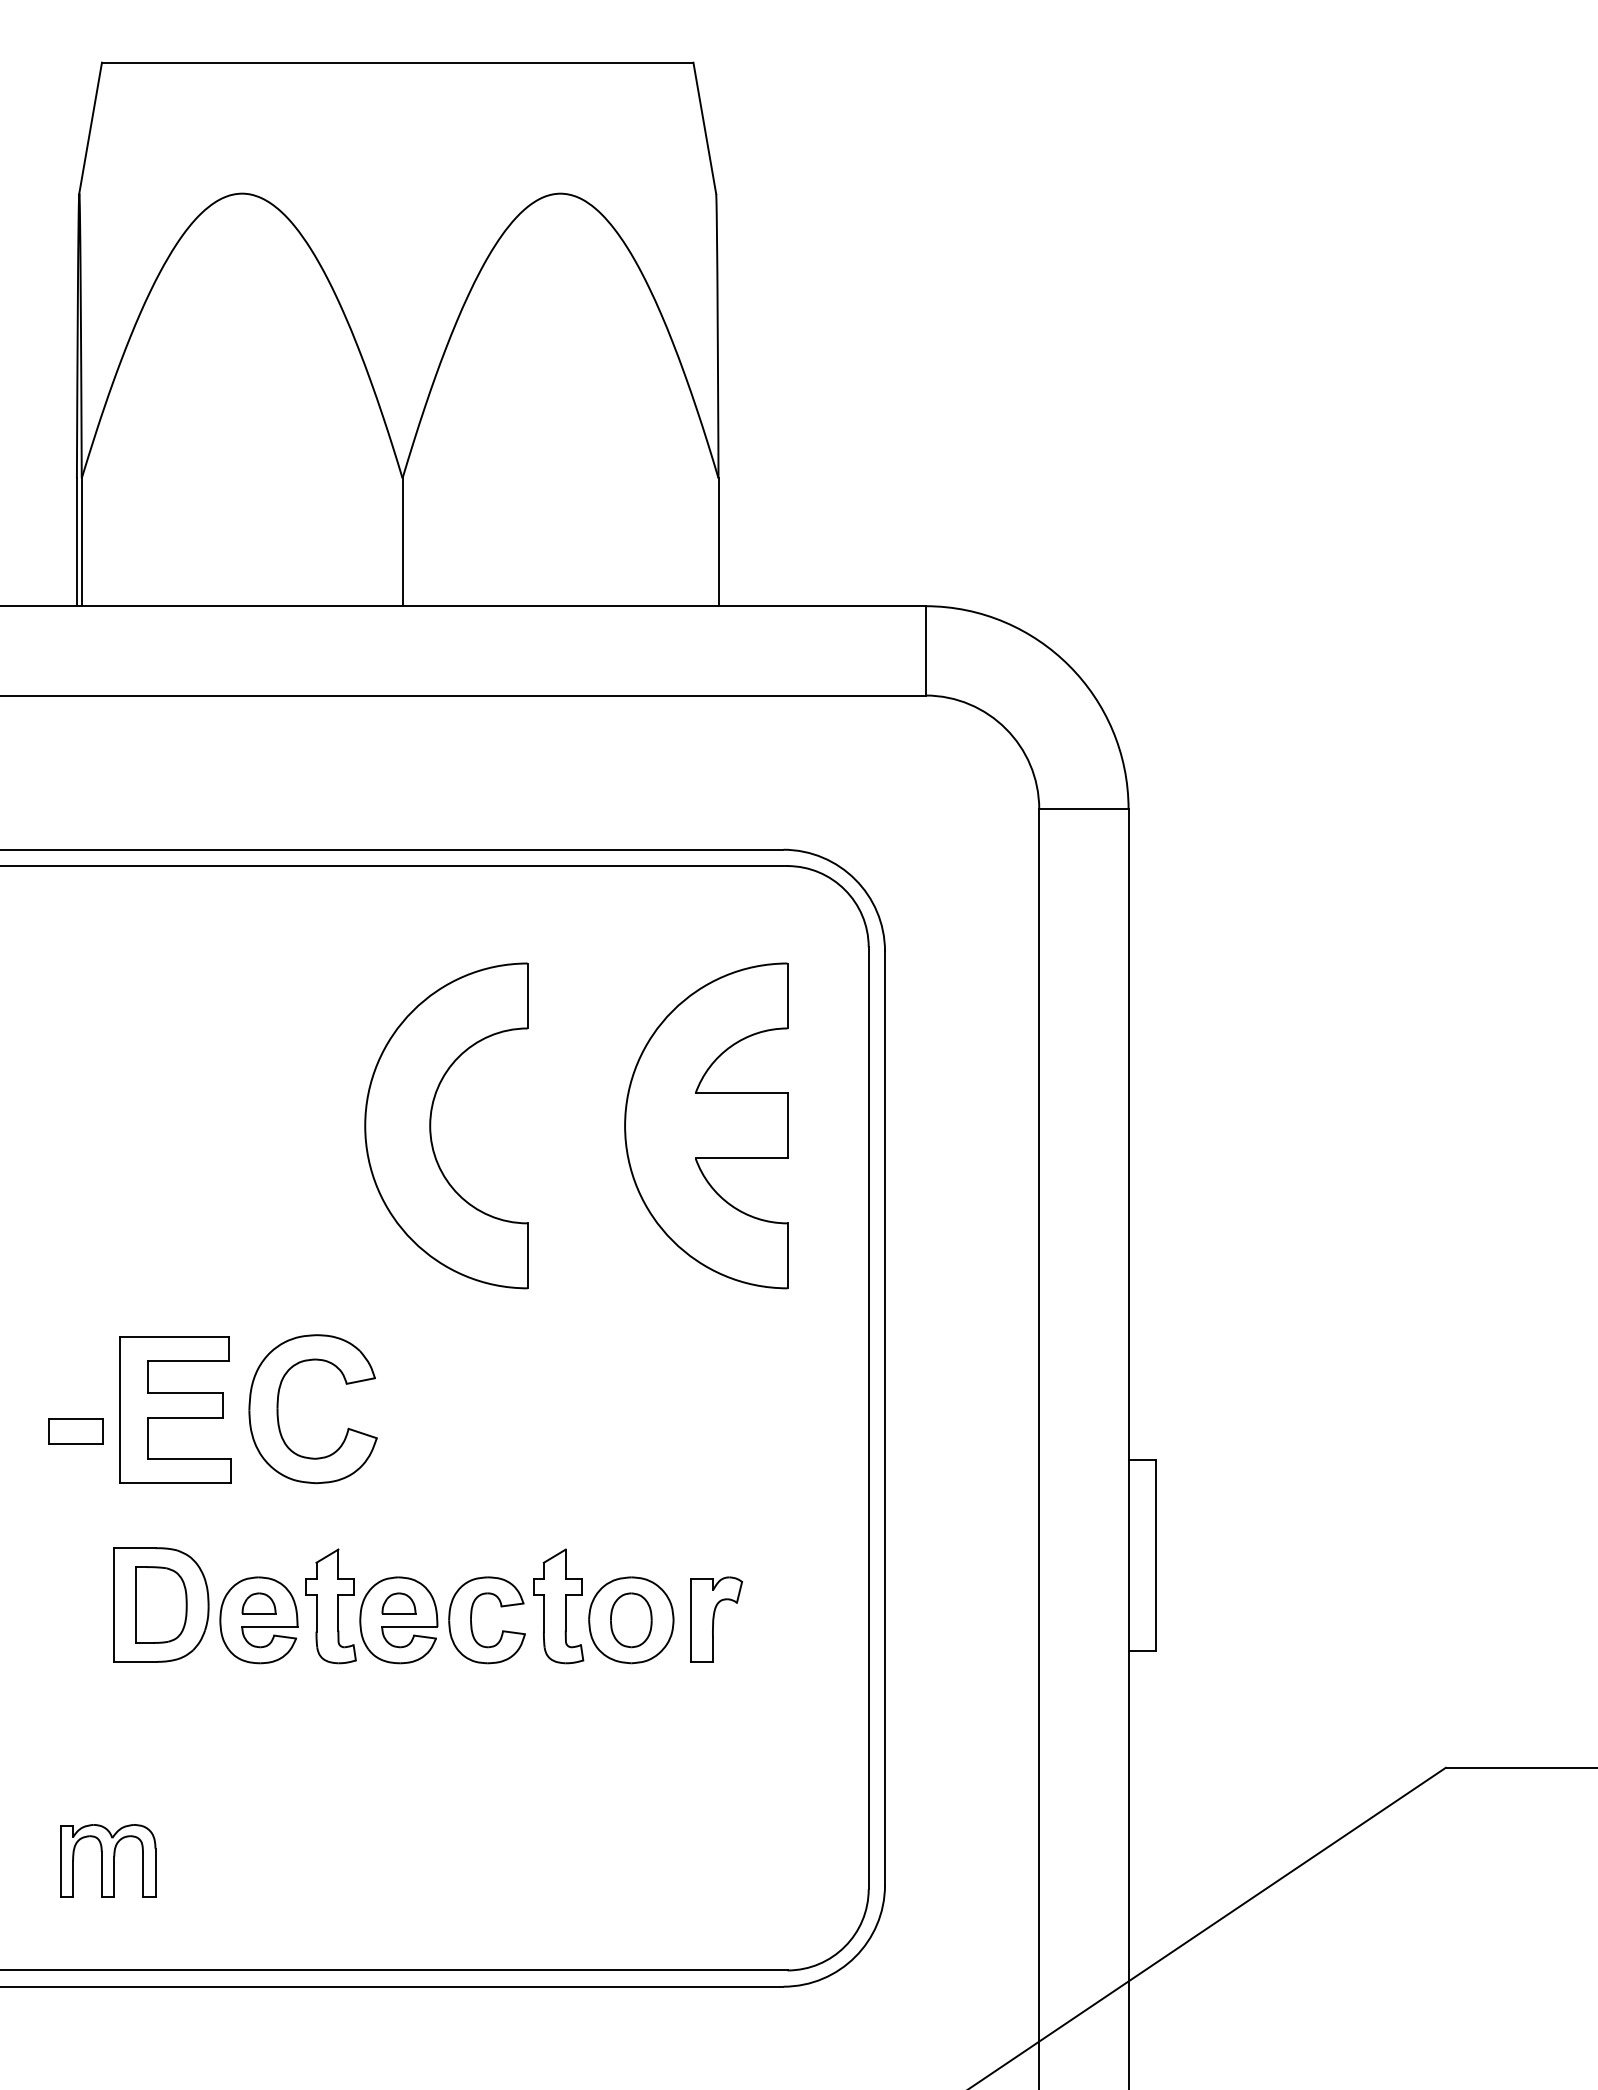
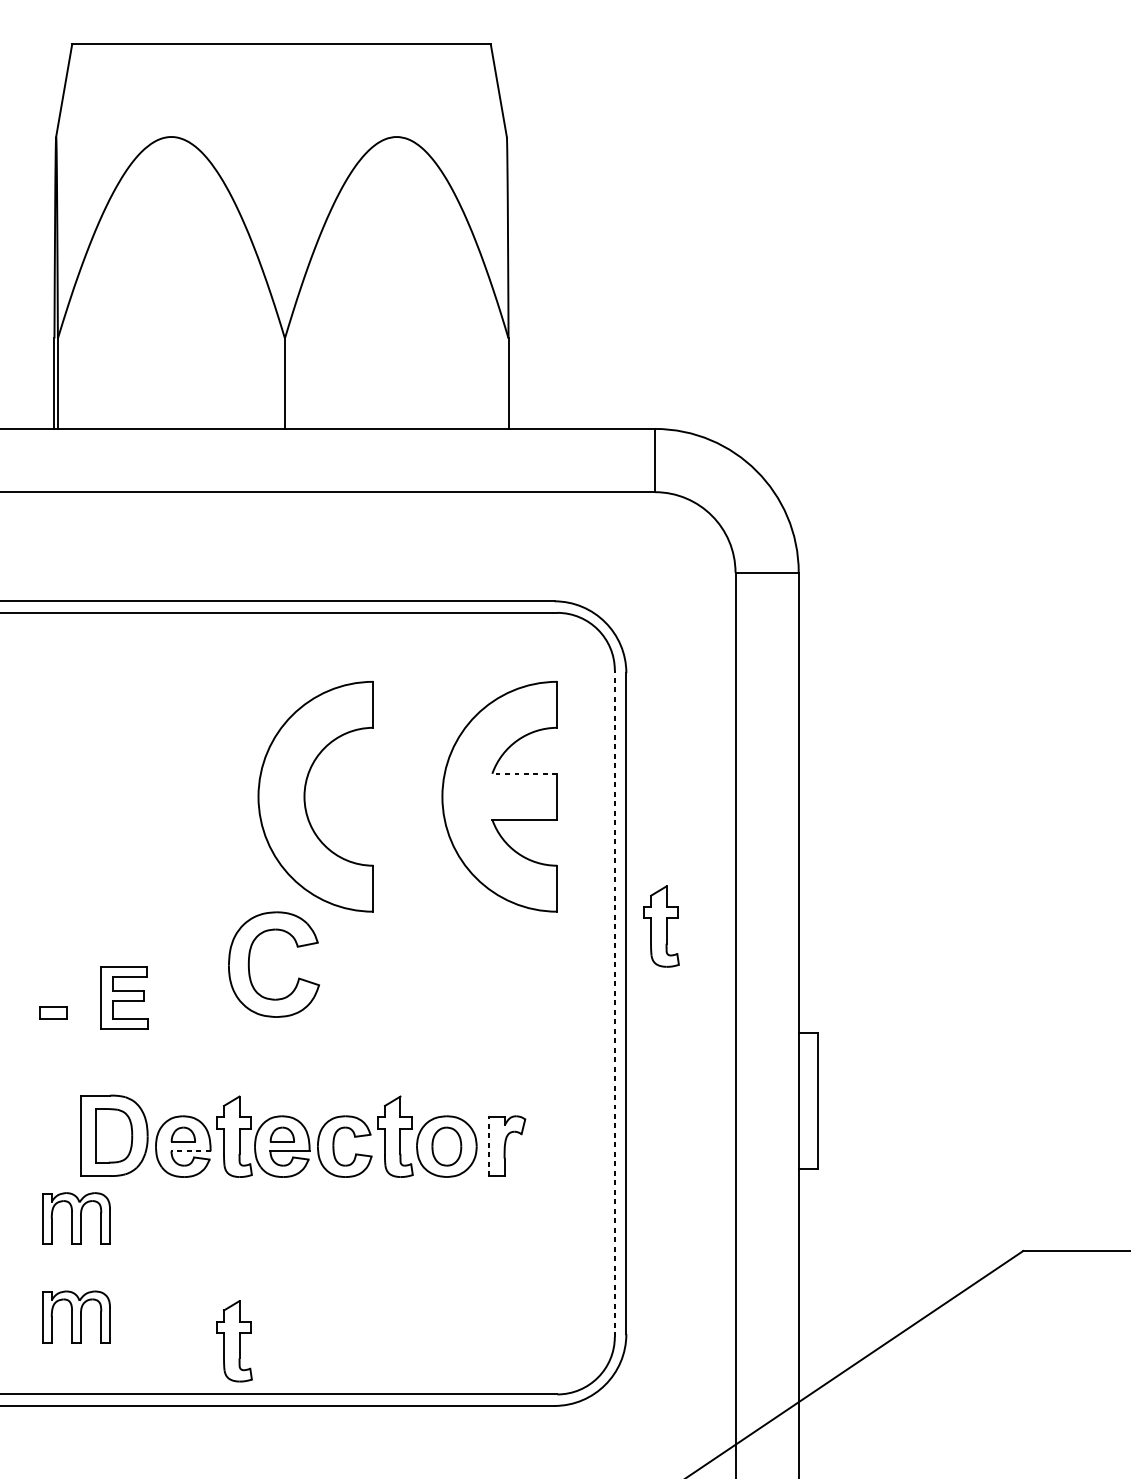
line: (741, 1093) -> (524, 773), solid -> dashed
part: (934, 1309) -> (661, 926), added
part: (175, 1409) -> (124, 997), size x0.6
part: (278, 1409) -> (249, 964), moved
line: (868, 1418) -> (614, 1003), solid -> dashed
part: (75, 1431) -> (53, 1013), size x0.7
line: (691, 1620) -> (489, 1146), solid -> dashed
line: (269, 1626) -> (190, 1151), solid -> dashed
part: (108, 1721) -> (76, 1218), added
part: (330, 1895) -> (233, 1341), added

